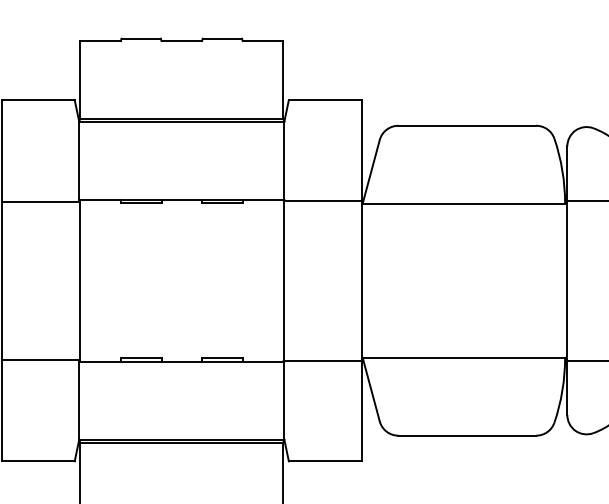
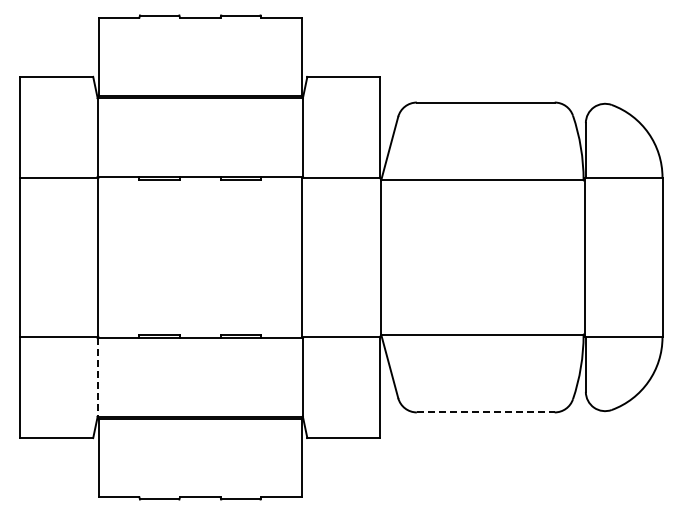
line: (79, 400) -> (97, 377), solid -> dashed
line: (467, 435) -> (485, 412), solid -> dashed

